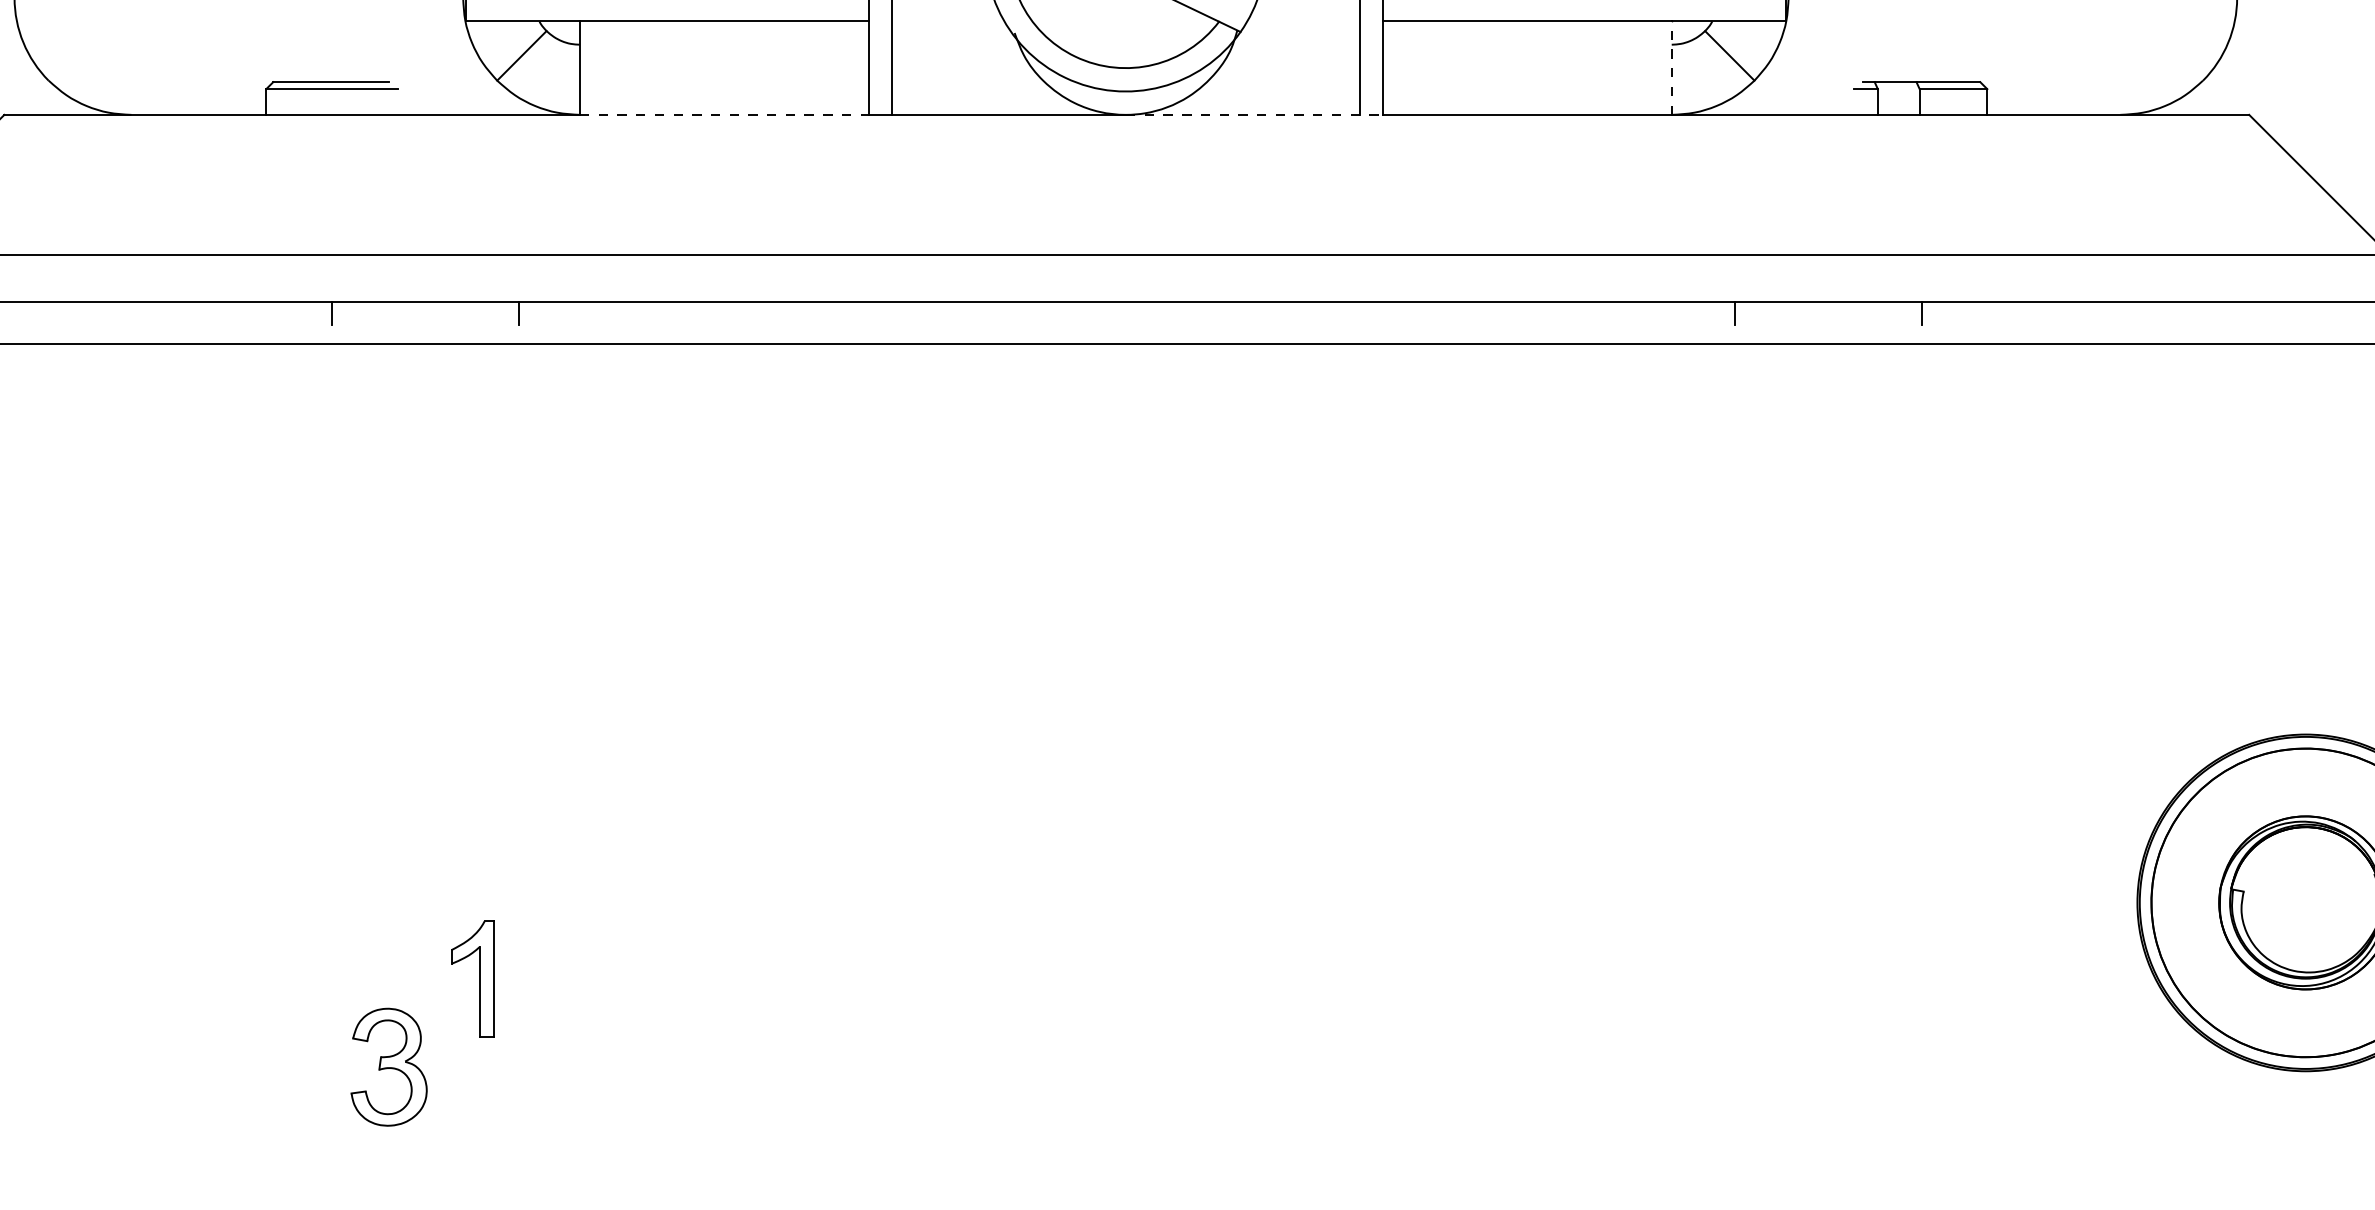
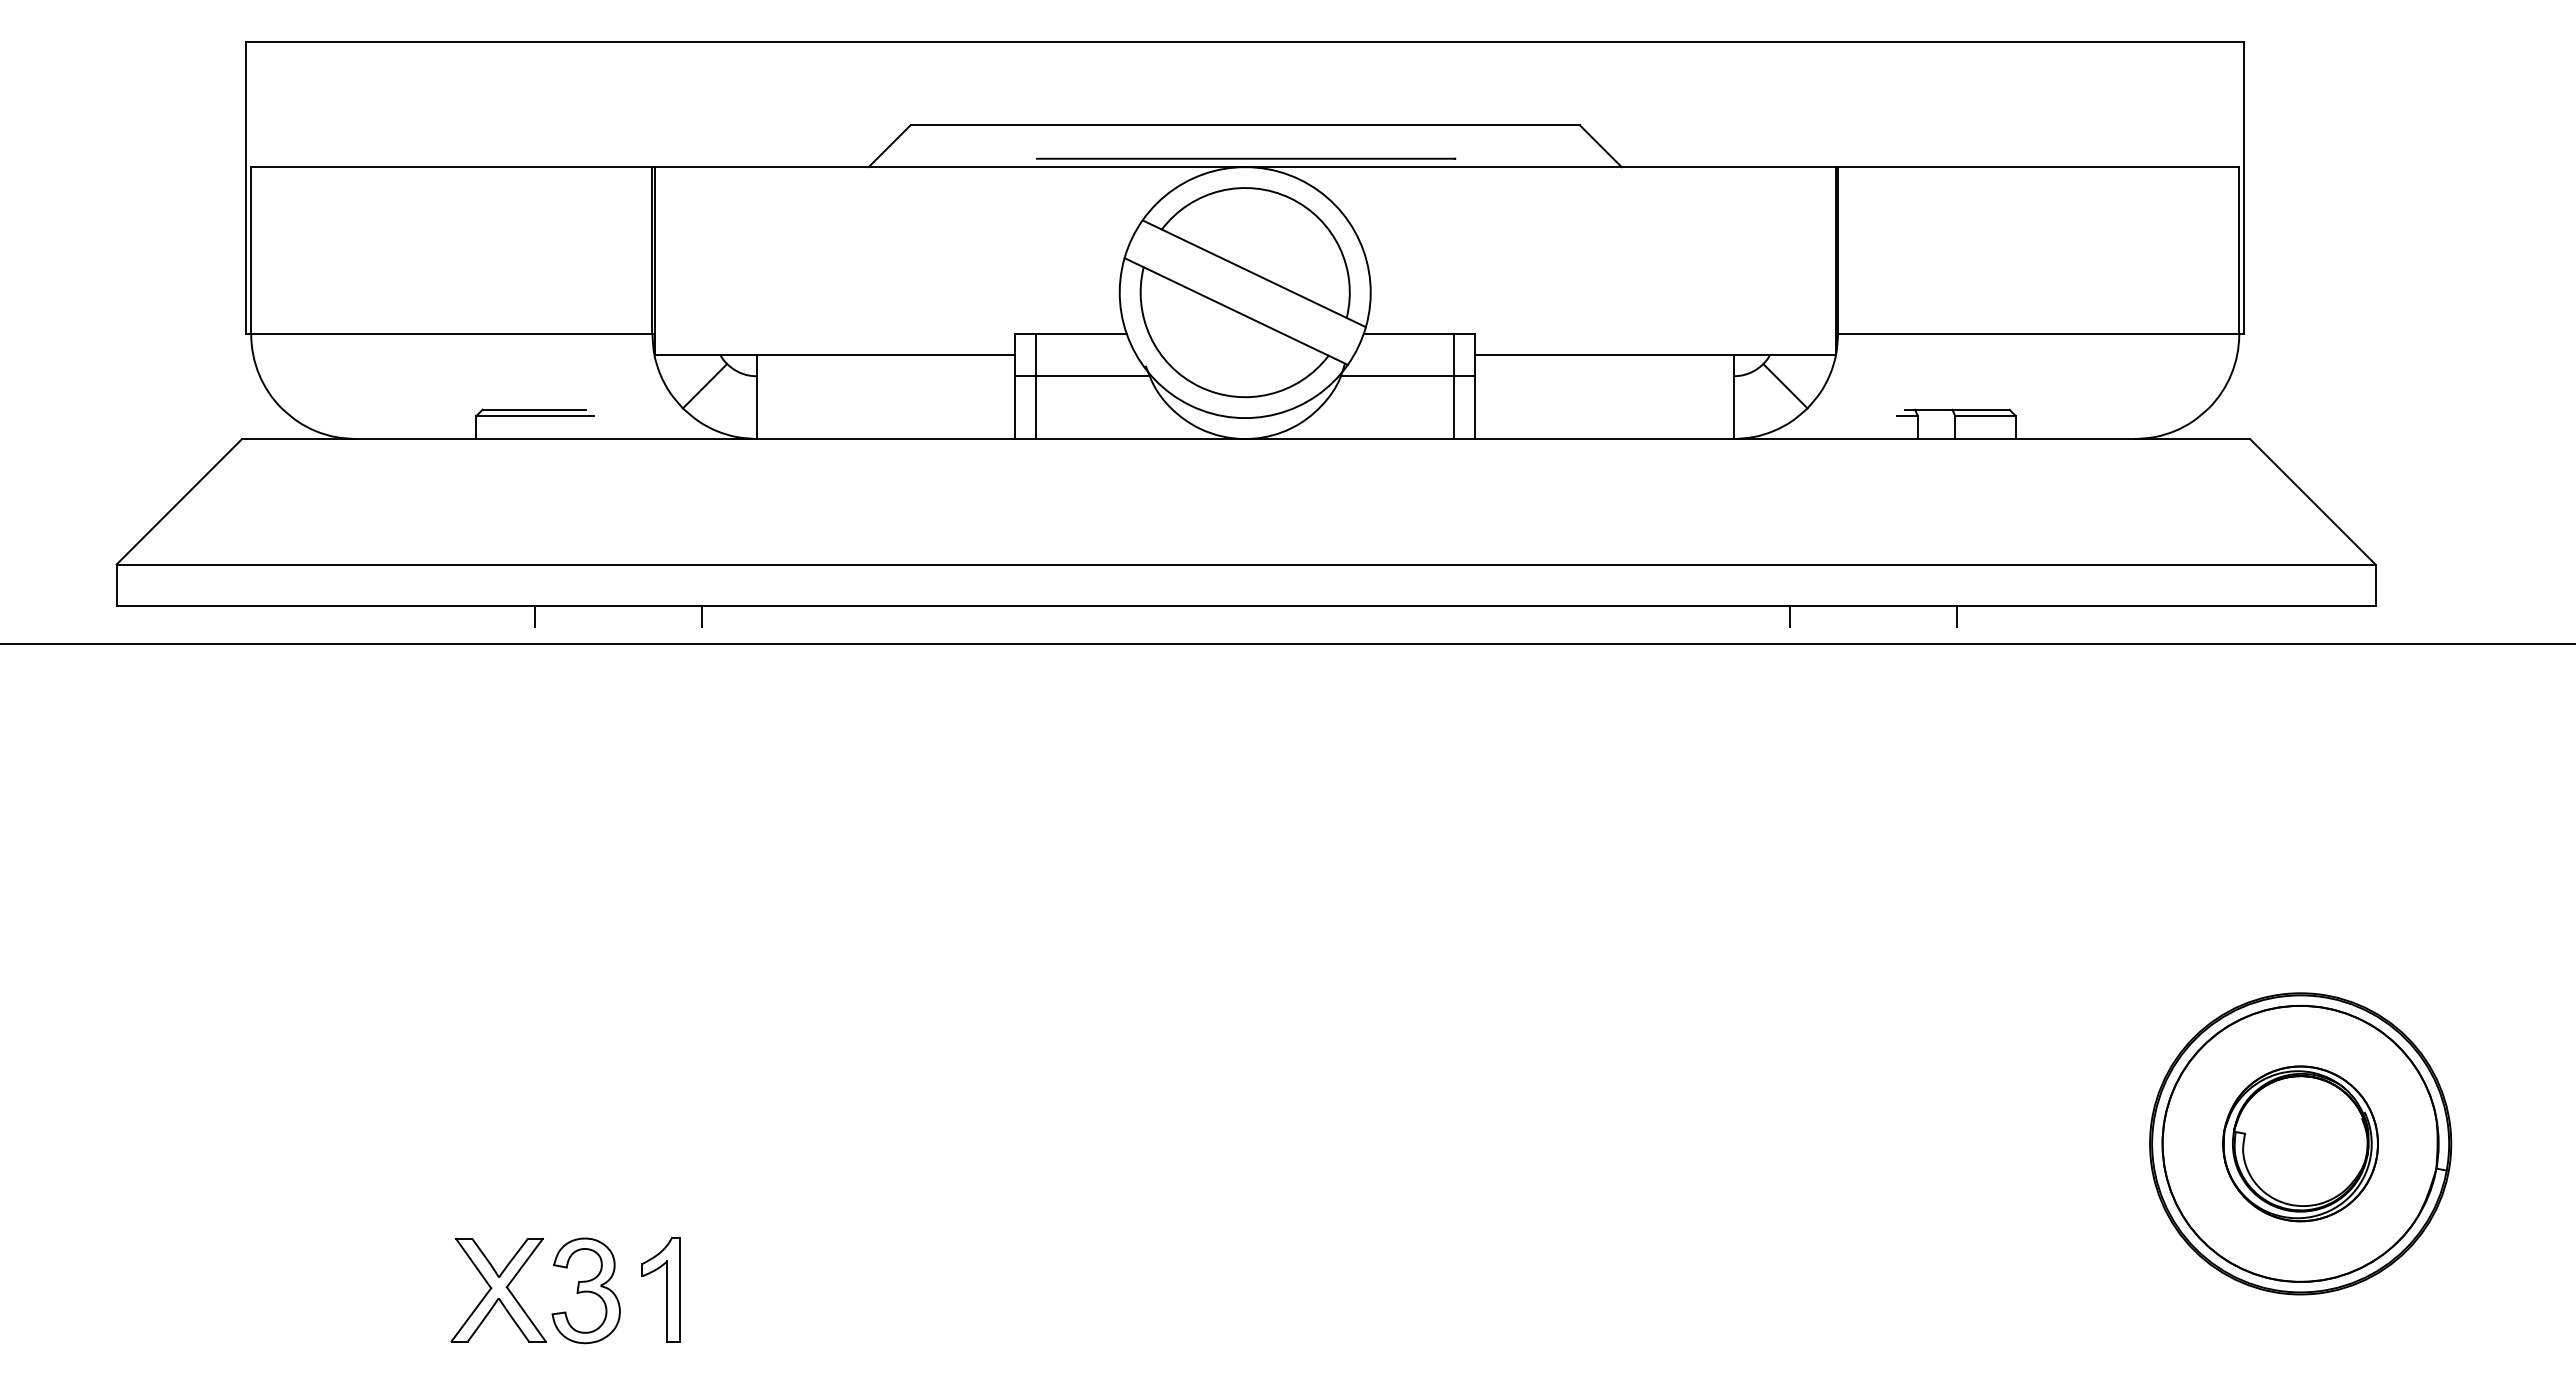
line: (943, 44) -> (1082, 376), added
line: (1308, 44) -> (1408, 376), added
line: (1671, 68) -> (1733, 397), dashed -> solid
line: (724, 115) -> (886, 439), dashed -> solid
line: (1254, 115) -> (1360, 439), dashed -> solid
part: (472, 978) -> (660, 1289), moved
part: (291, 1065) -> (498, 1289), added

